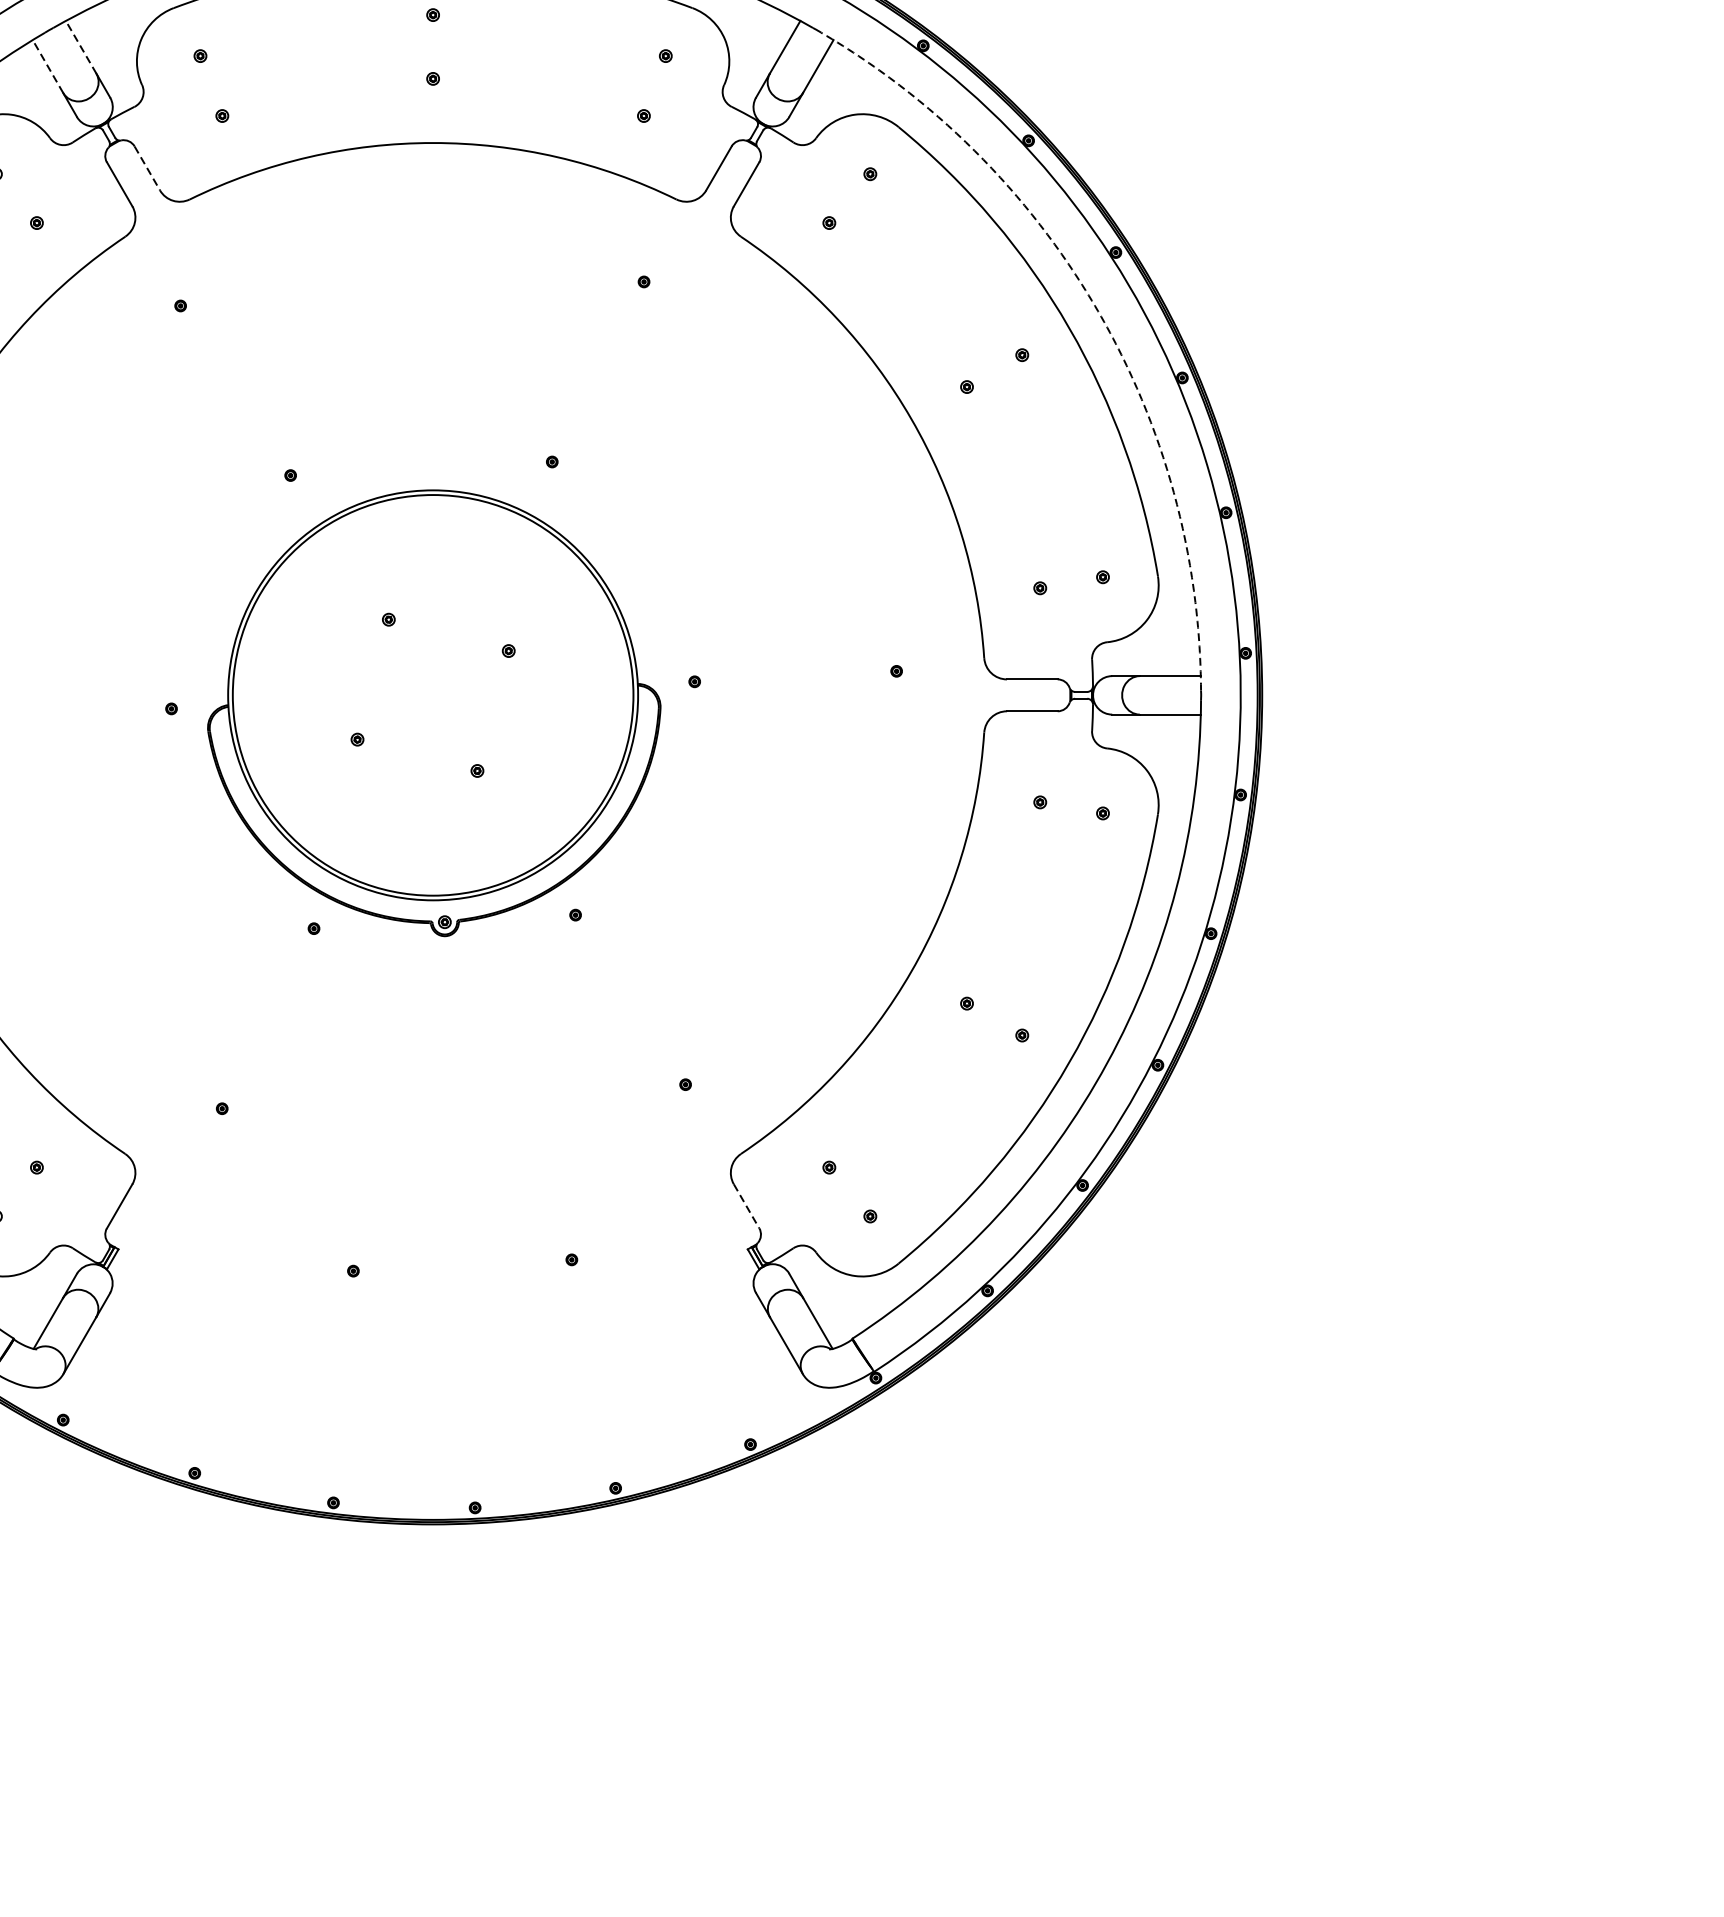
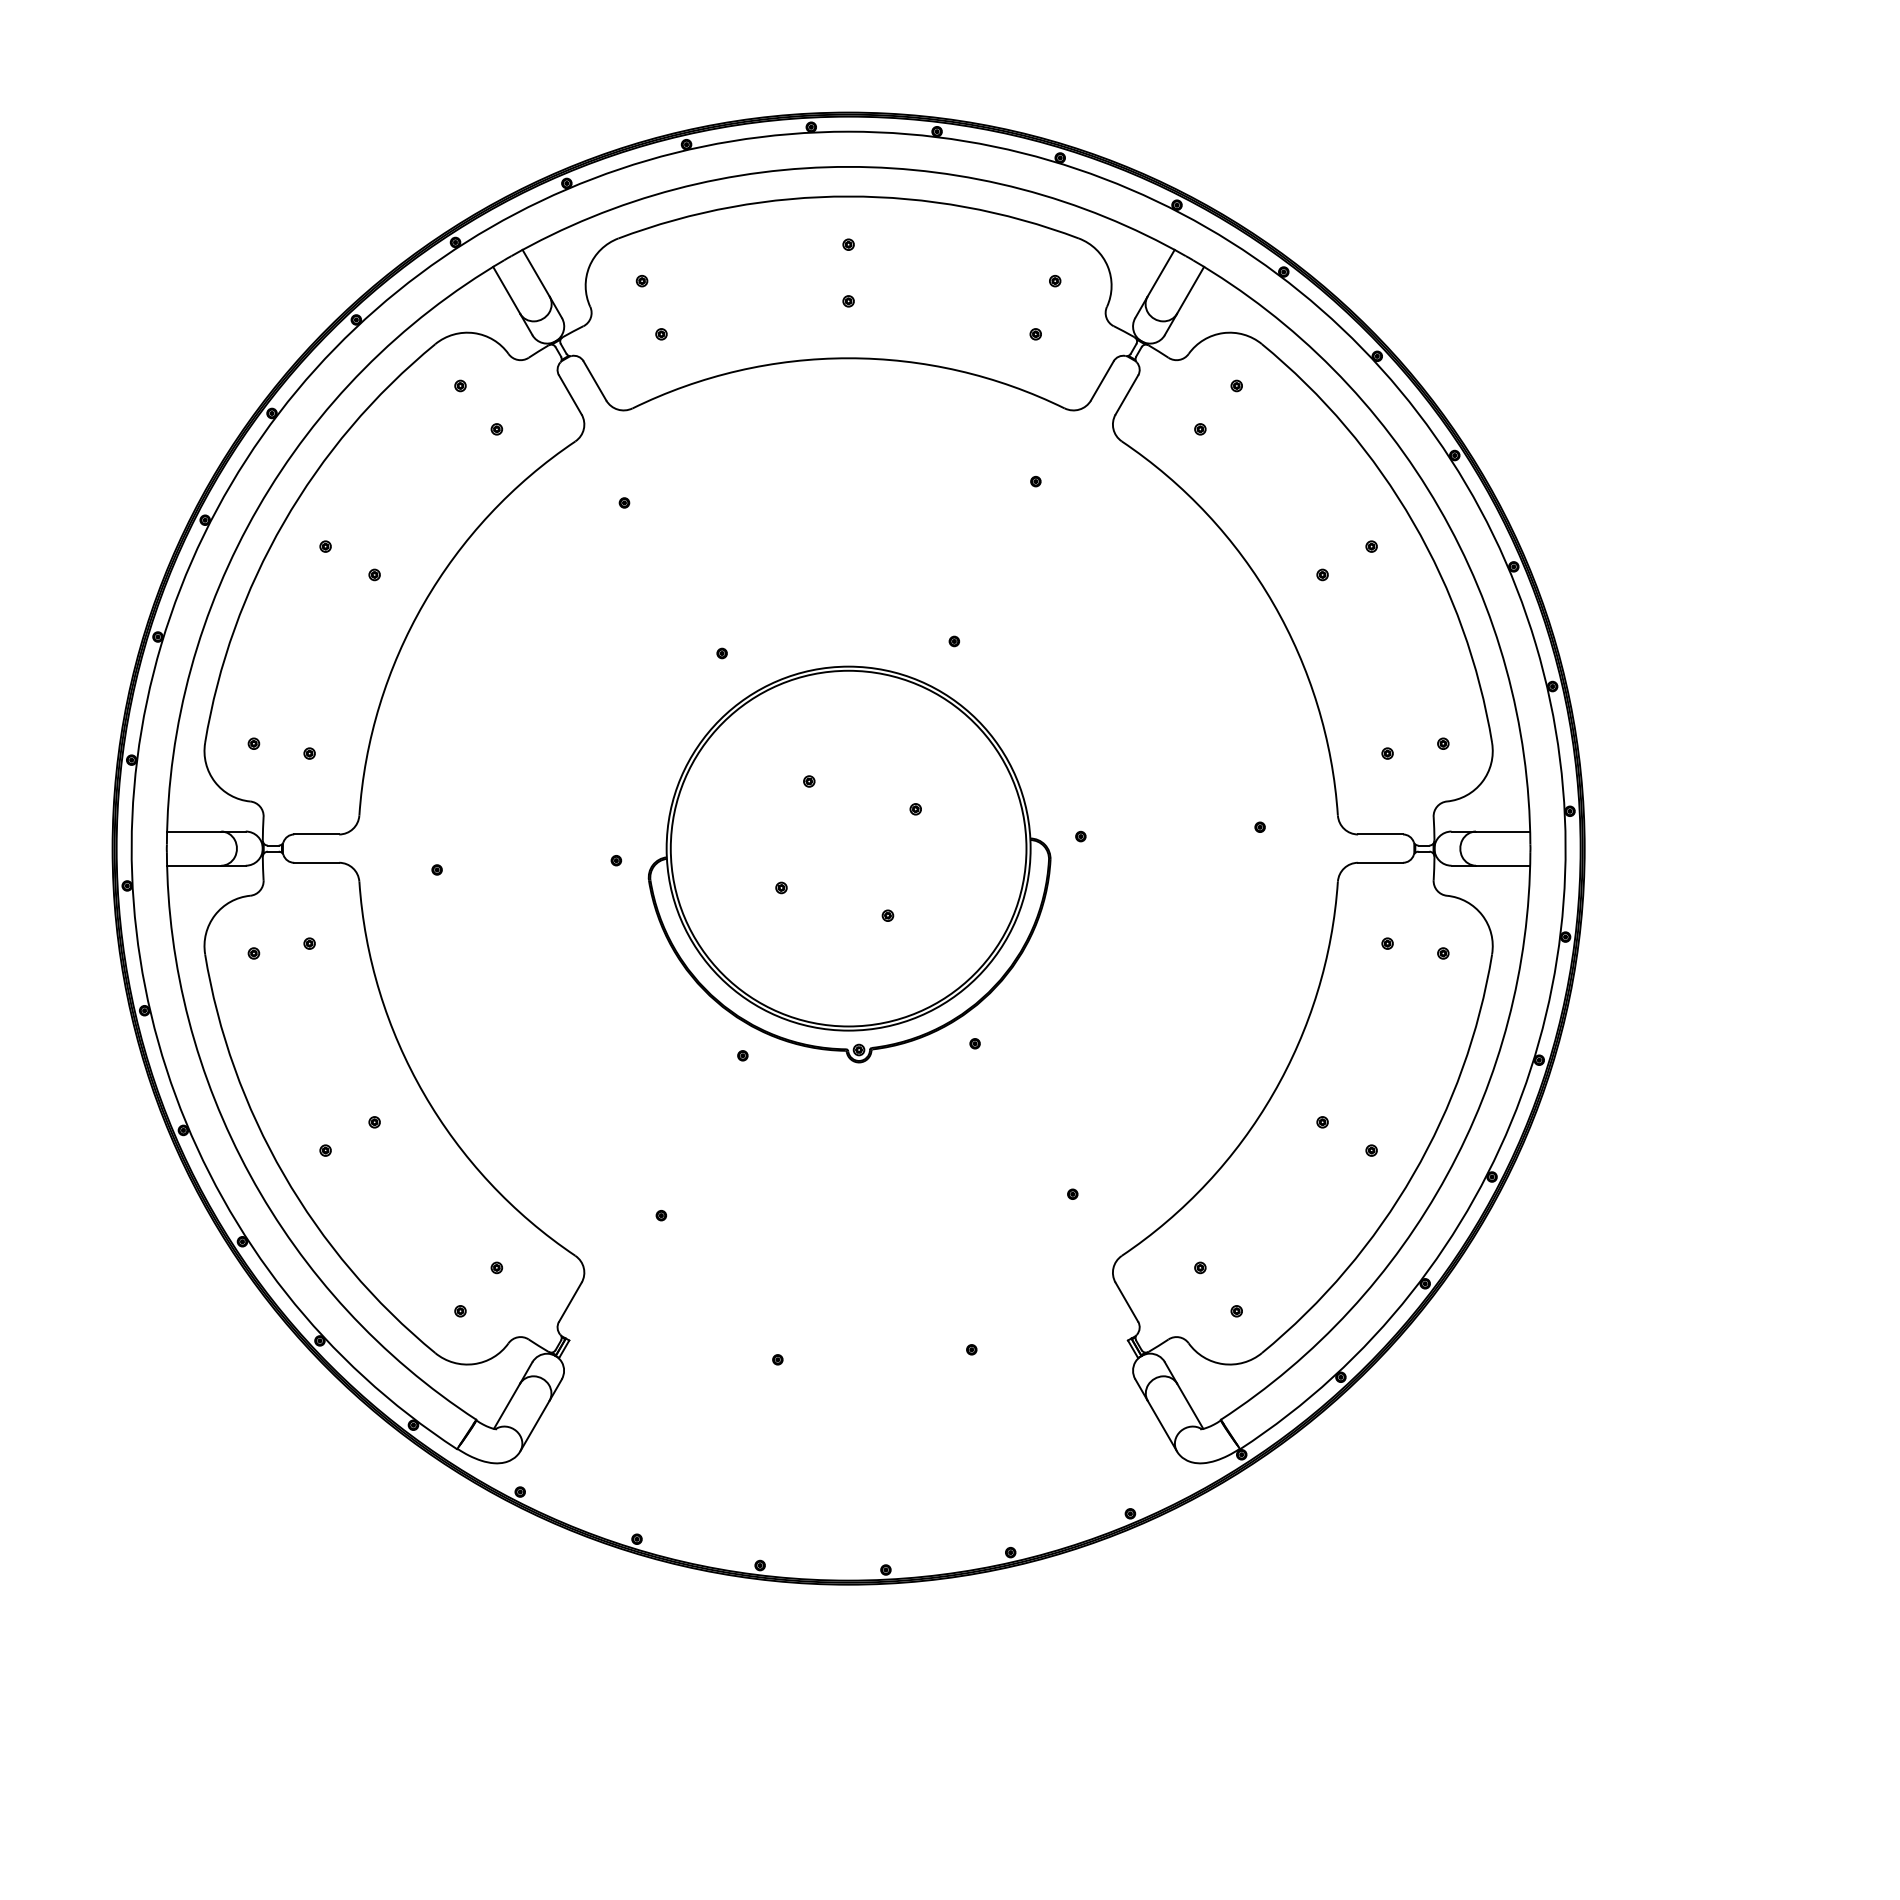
line: (80, 46) -> (535, 272), dashed -> solid
line: (47, 65) -> (506, 289), dashed -> solid
line: (148, 169) -> (595, 381), dashed -> solid
arc: (1098, 311) -> (1439, 507), dashed -> solid
line: (747, 1206) -> (1127, 1302), dashed -> solid

